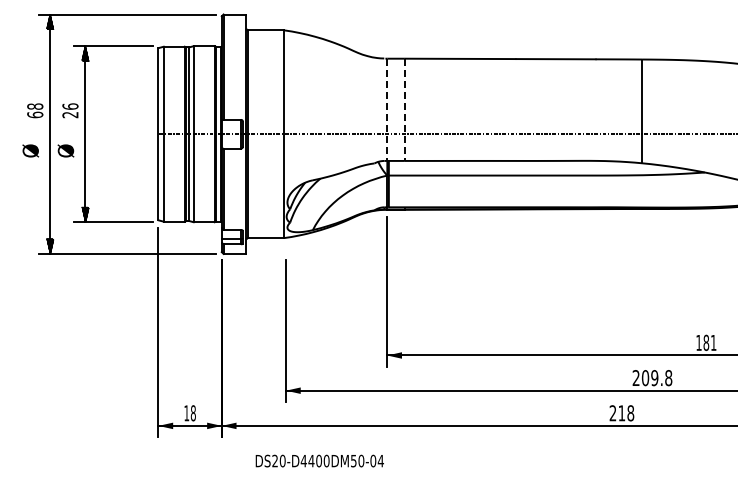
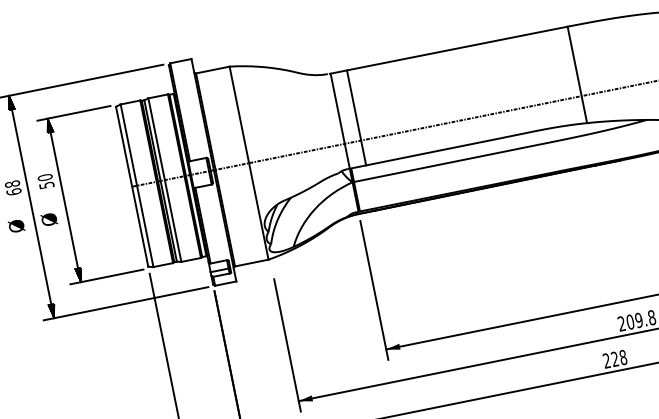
text: (70, 110) -> (45, 181), 26 -> 50
line: (387, 110) -> (340, 121), dashed -> solid
line: (404, 110) -> (356, 118), dashed -> solid
text: (621, 413) -> (614, 359), 218 -> 228

